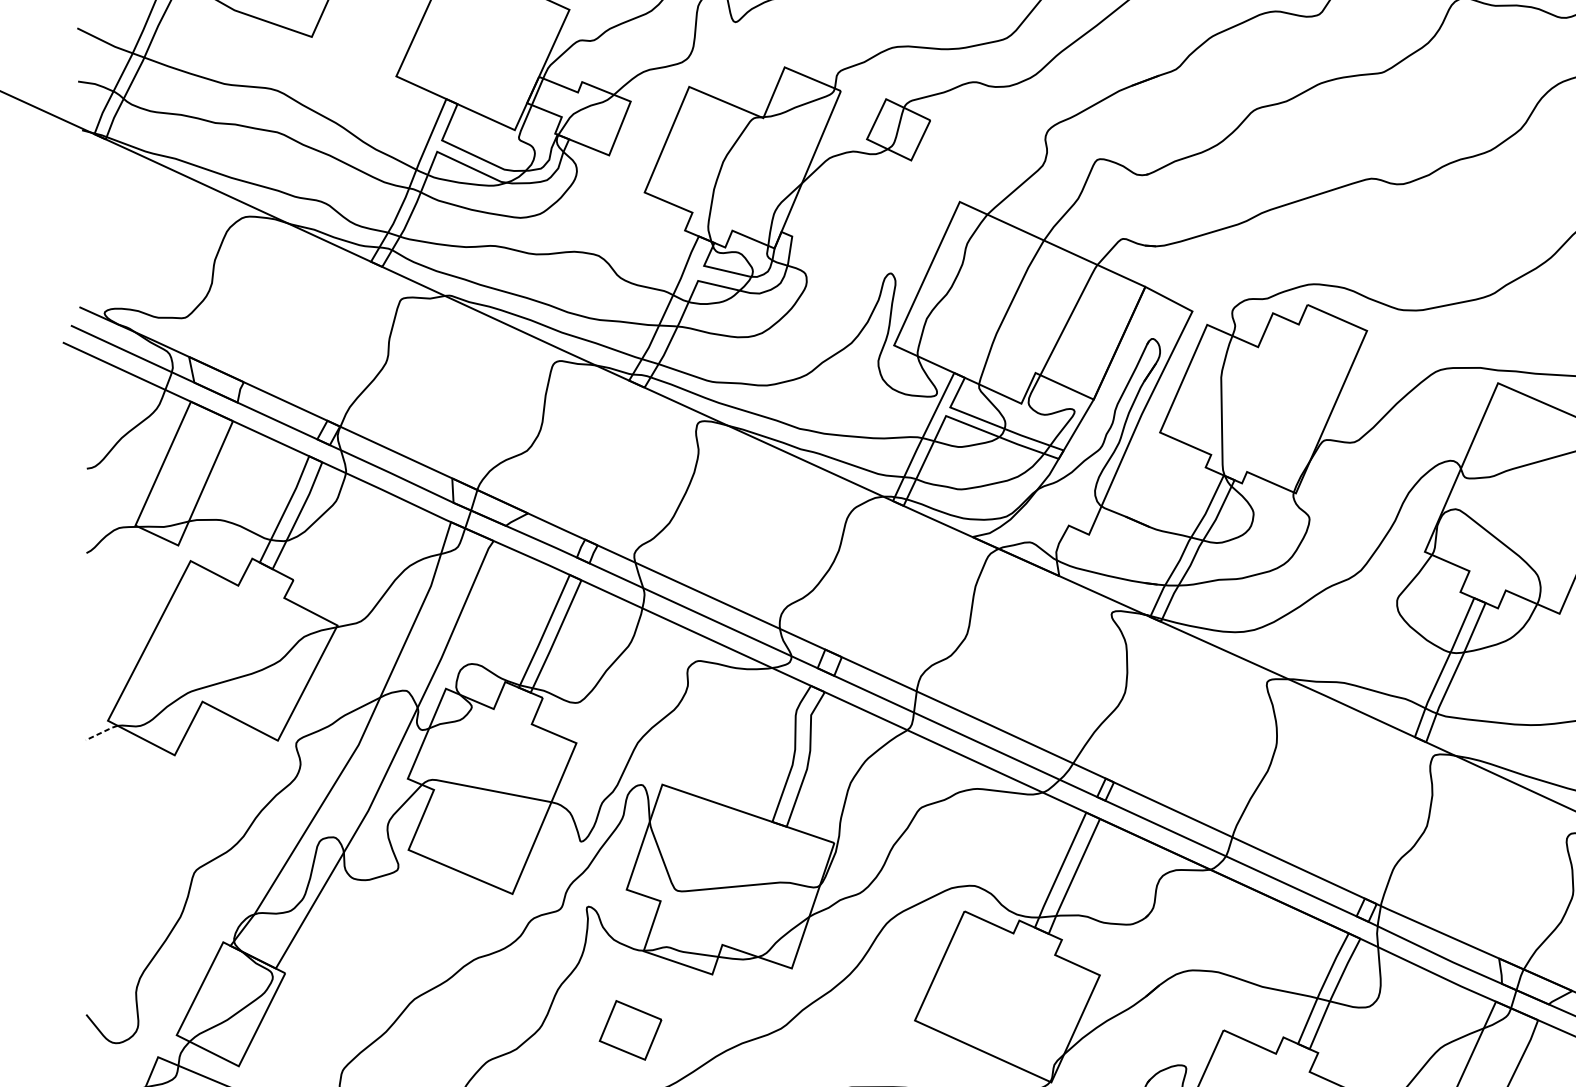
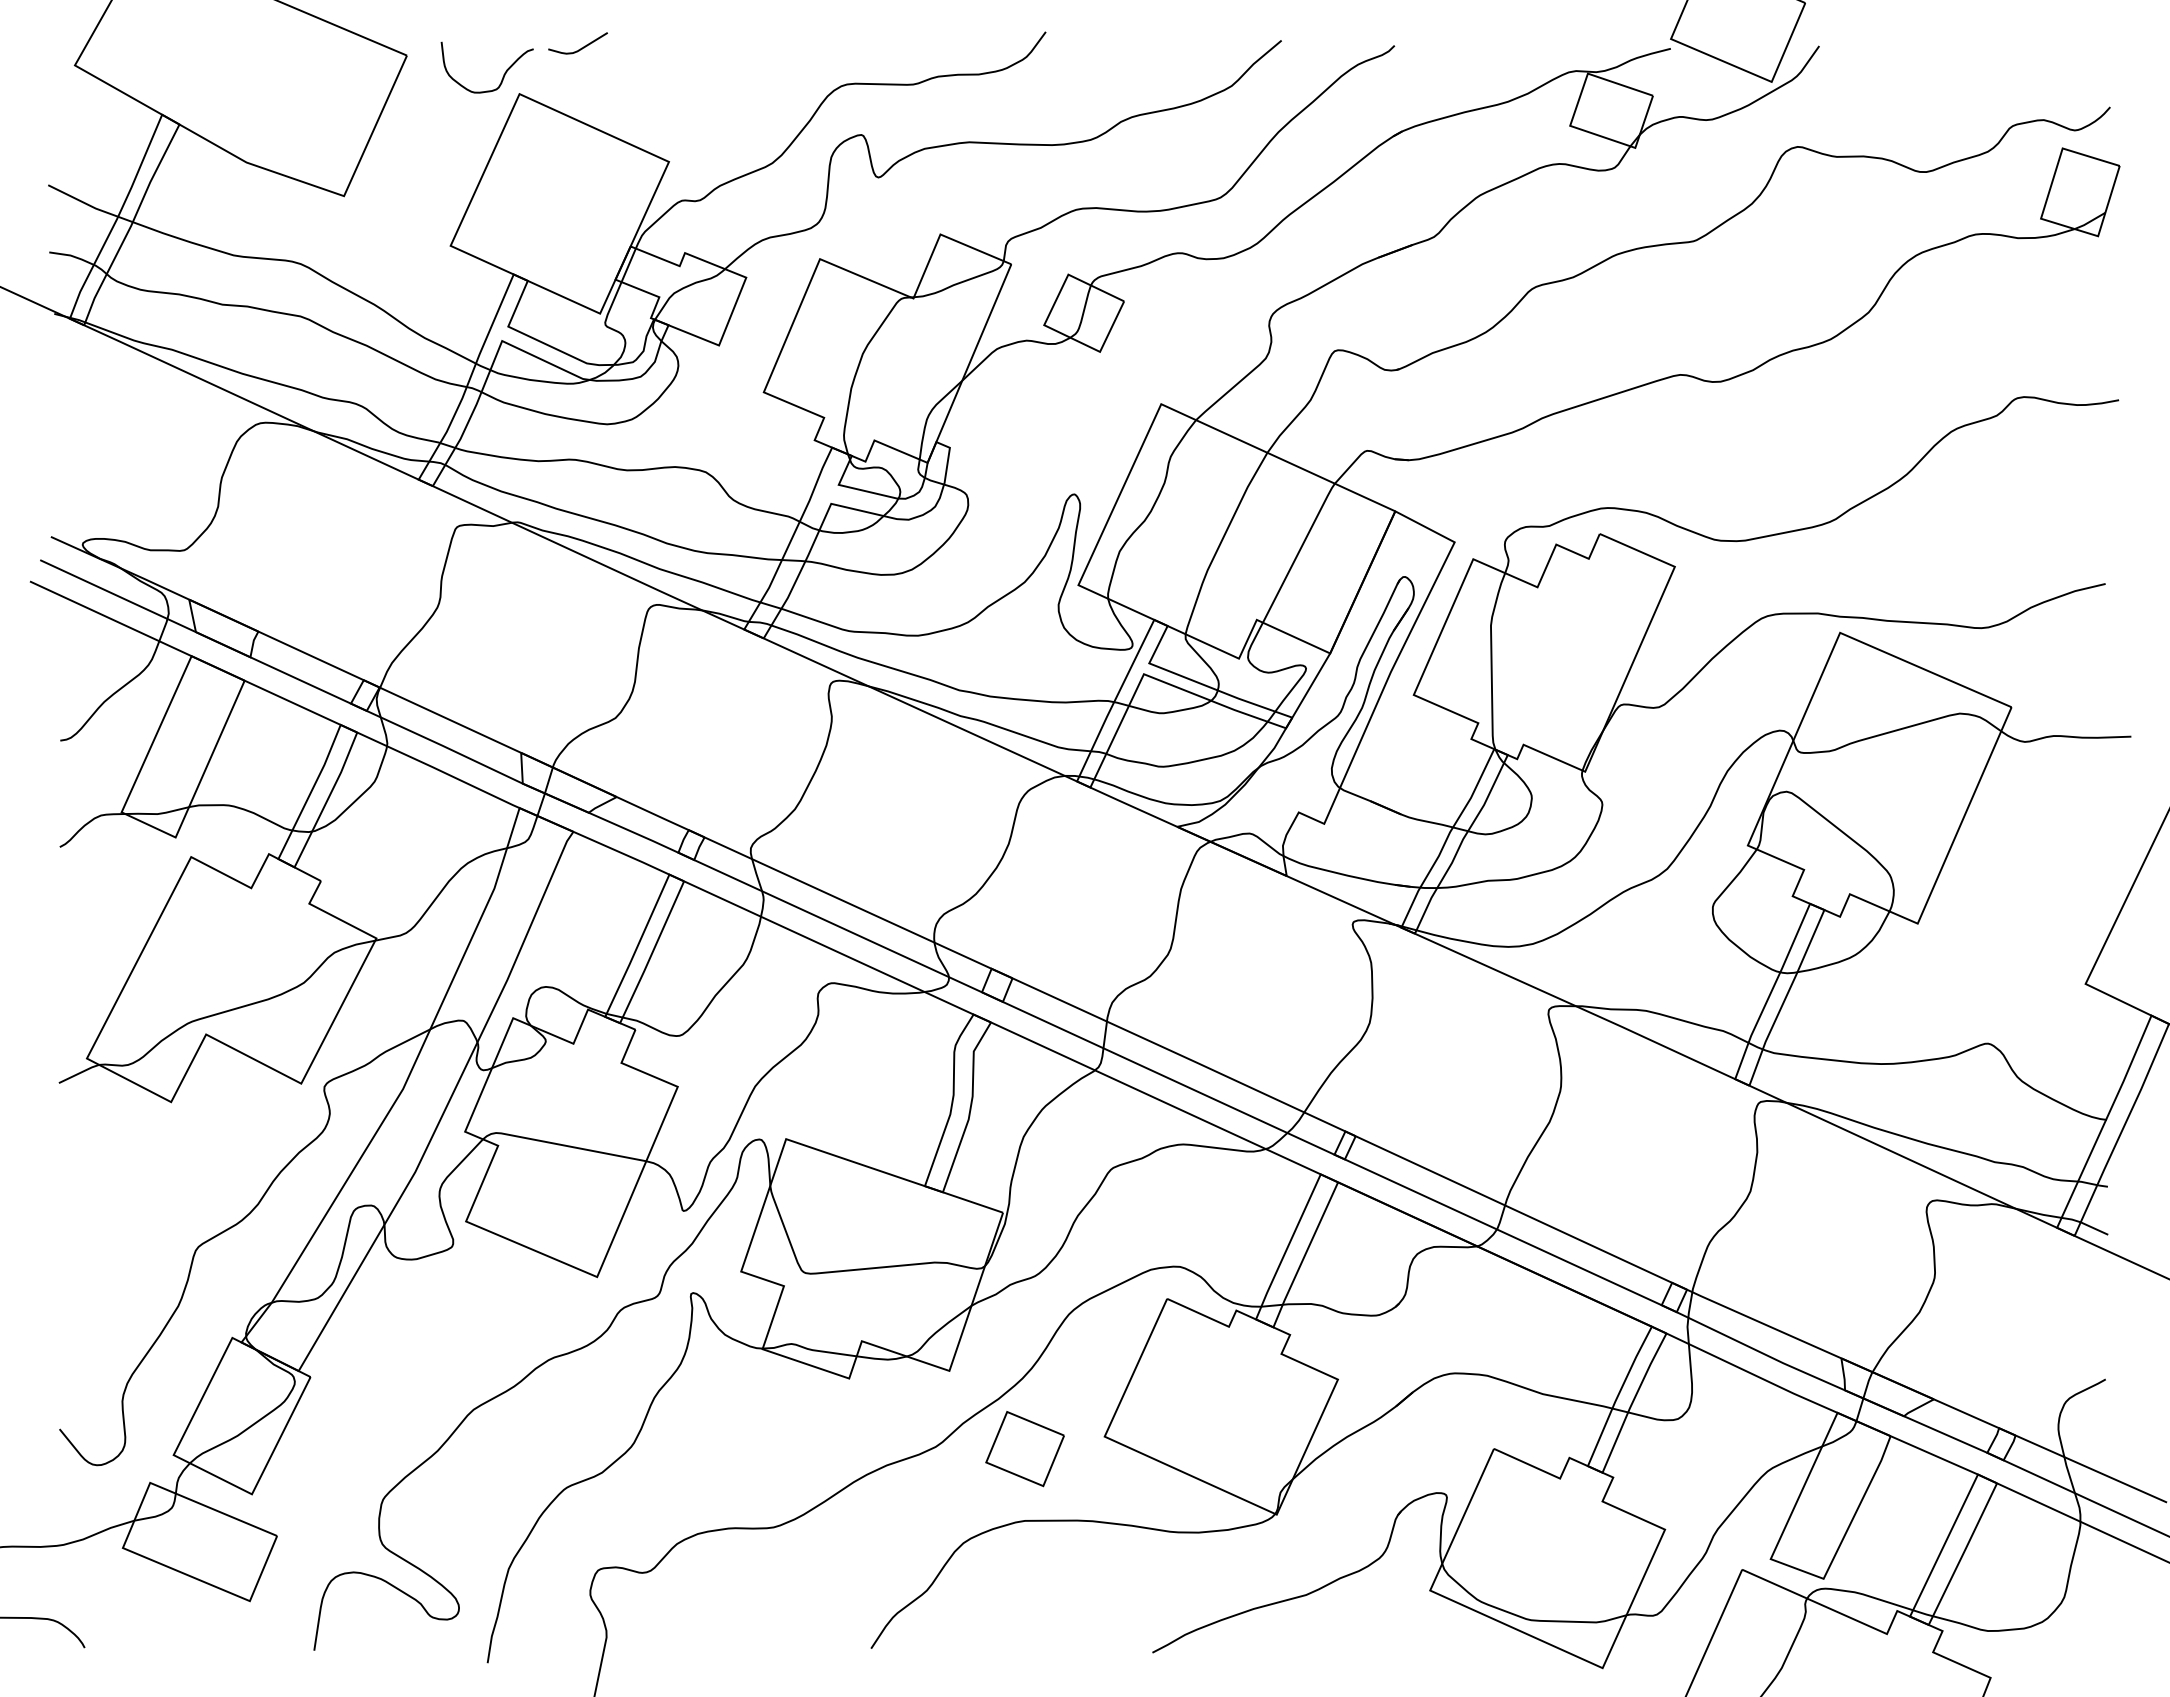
line: (102, 732) -> (79, 1073), dashed -> solid
part: (630, 1030) -> (1024, 1449), moved

